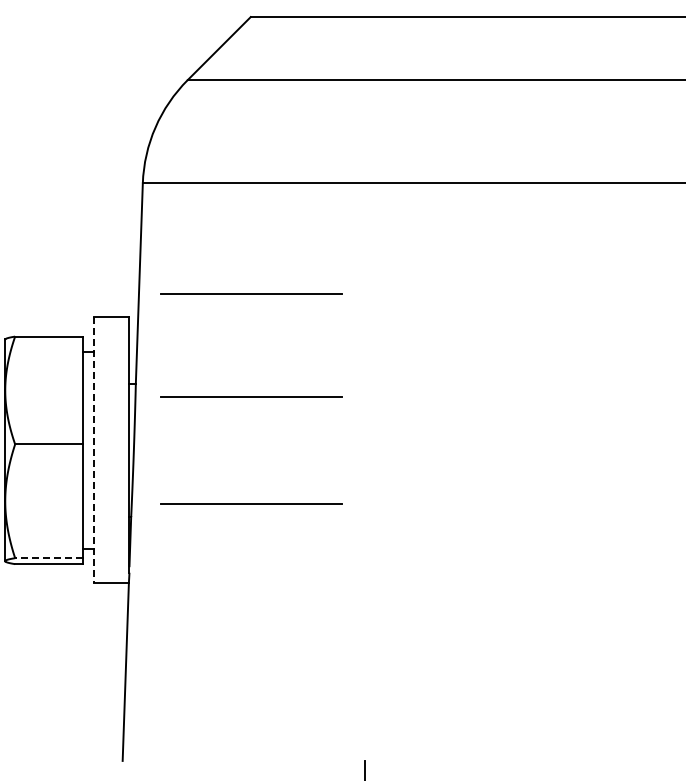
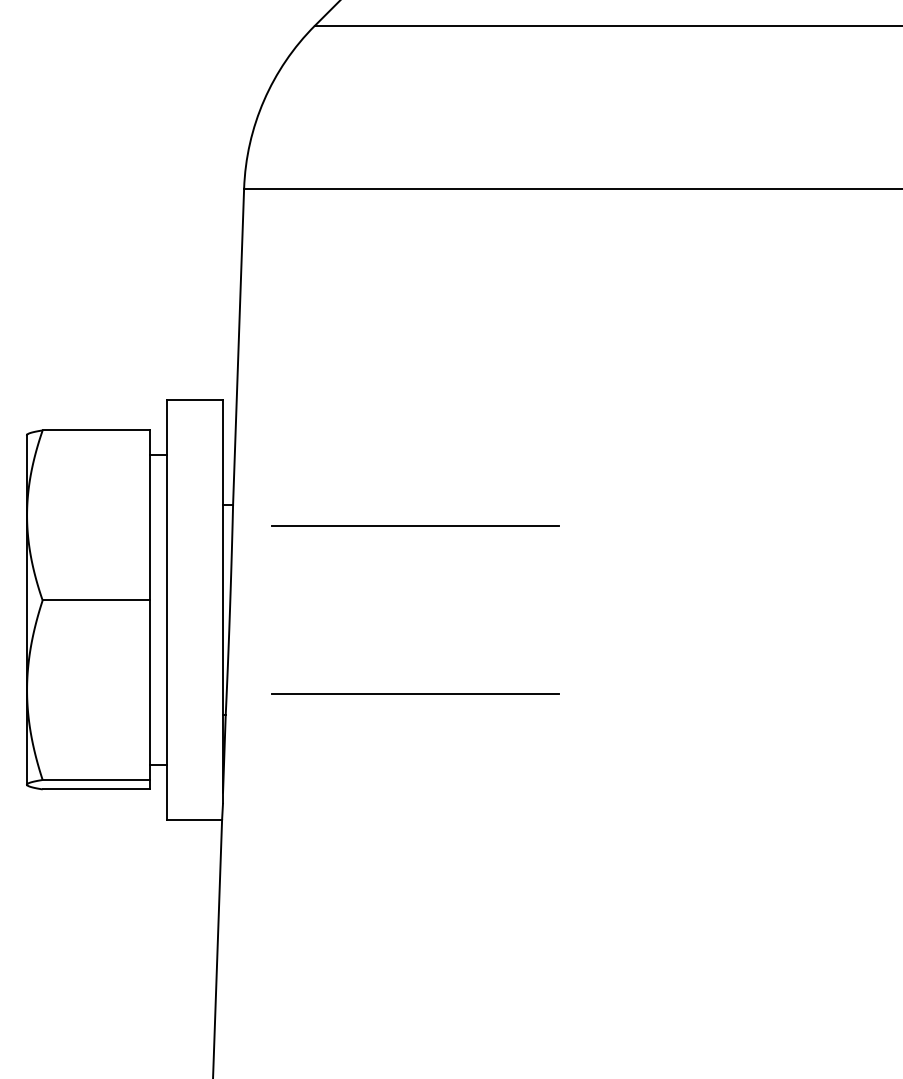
line: (251, 293) -> (415, 362), removed
line: (93, 450) -> (166, 610), dashed -> solid
line: (49, 558) -> (96, 780), dashed -> solid

